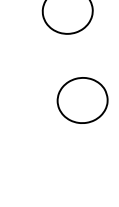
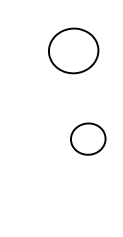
part: (81, 99) -> (87, 138), size x0.7

